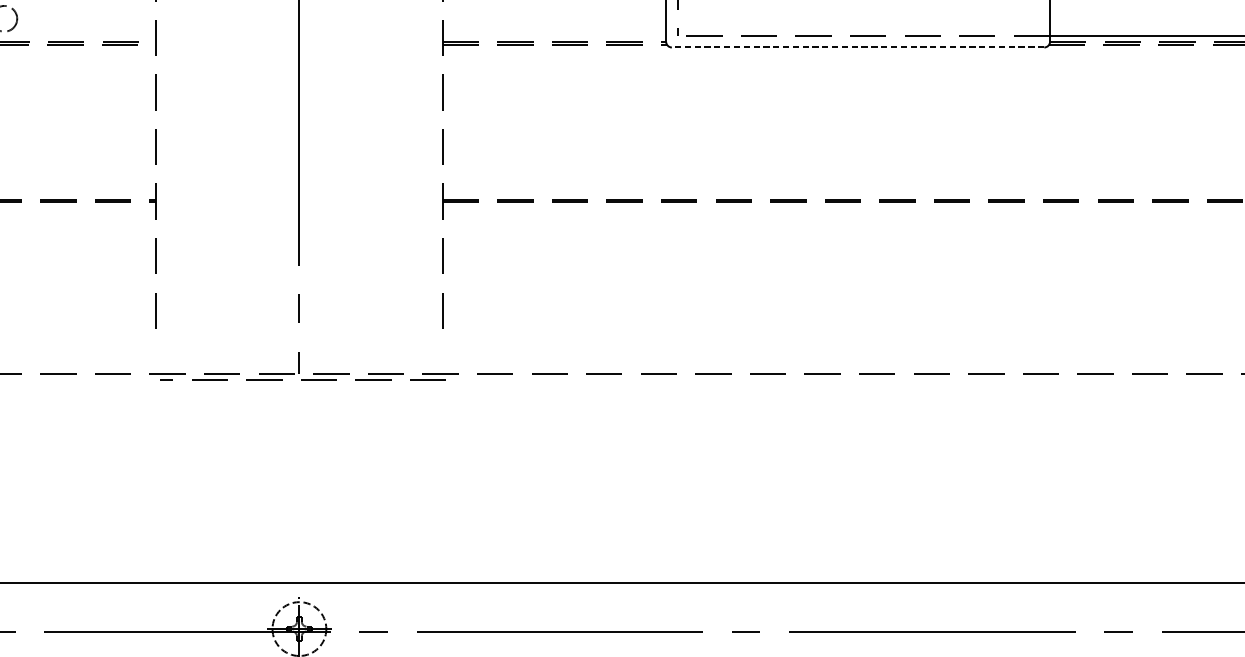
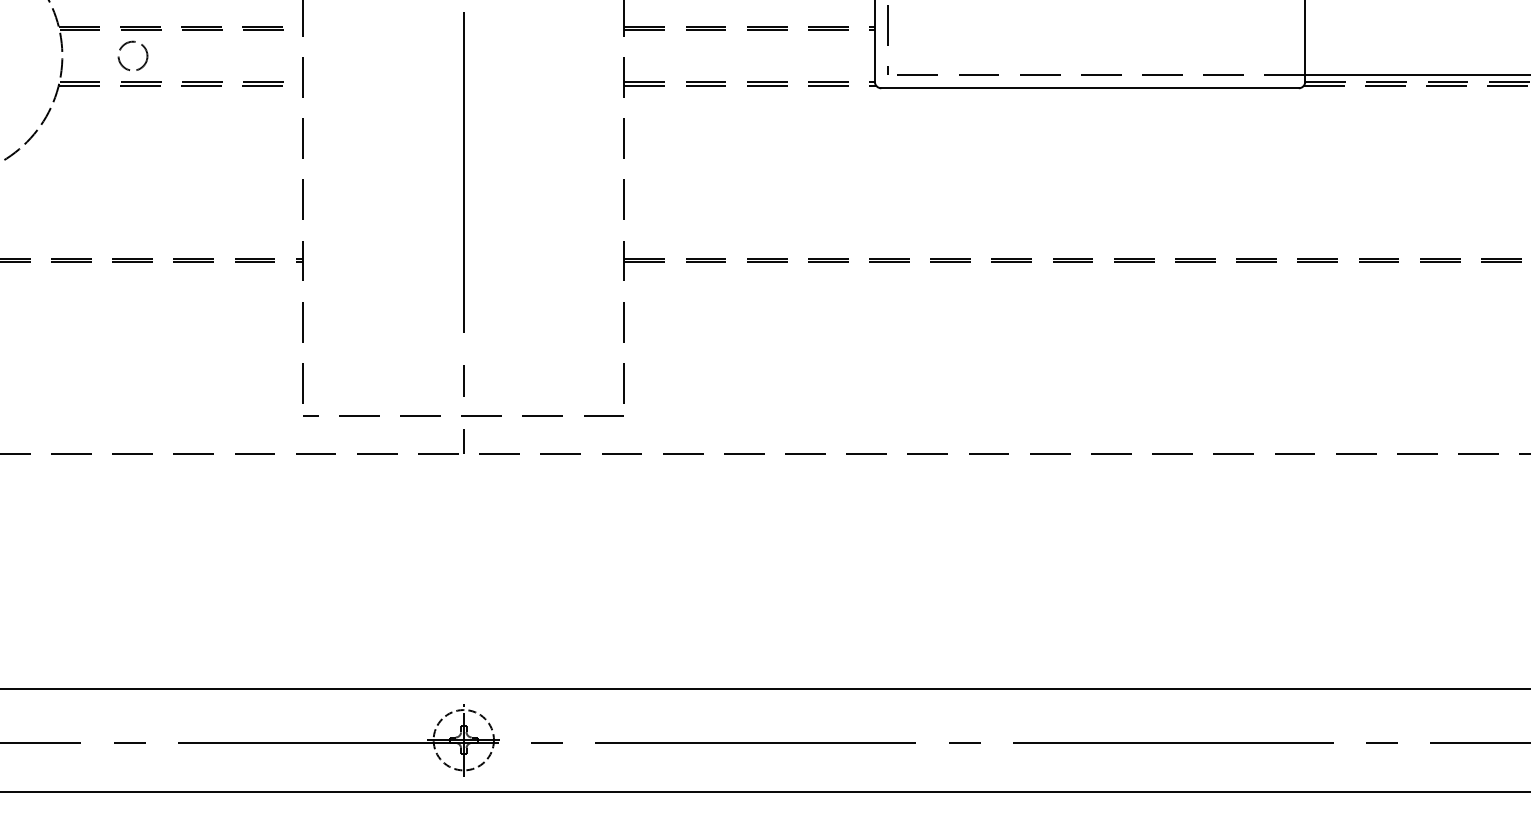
line: (858, 47) -> (1090, 88), dashed -> solid
line: (302, 379) -> (463, 415), moved

